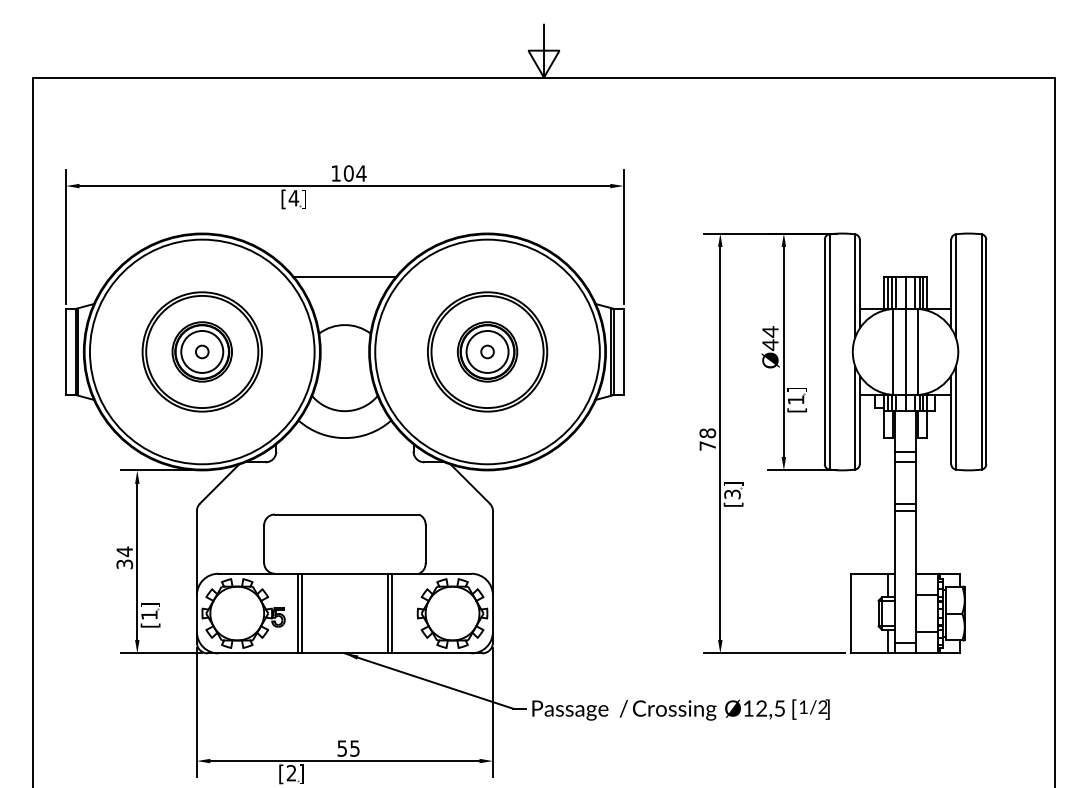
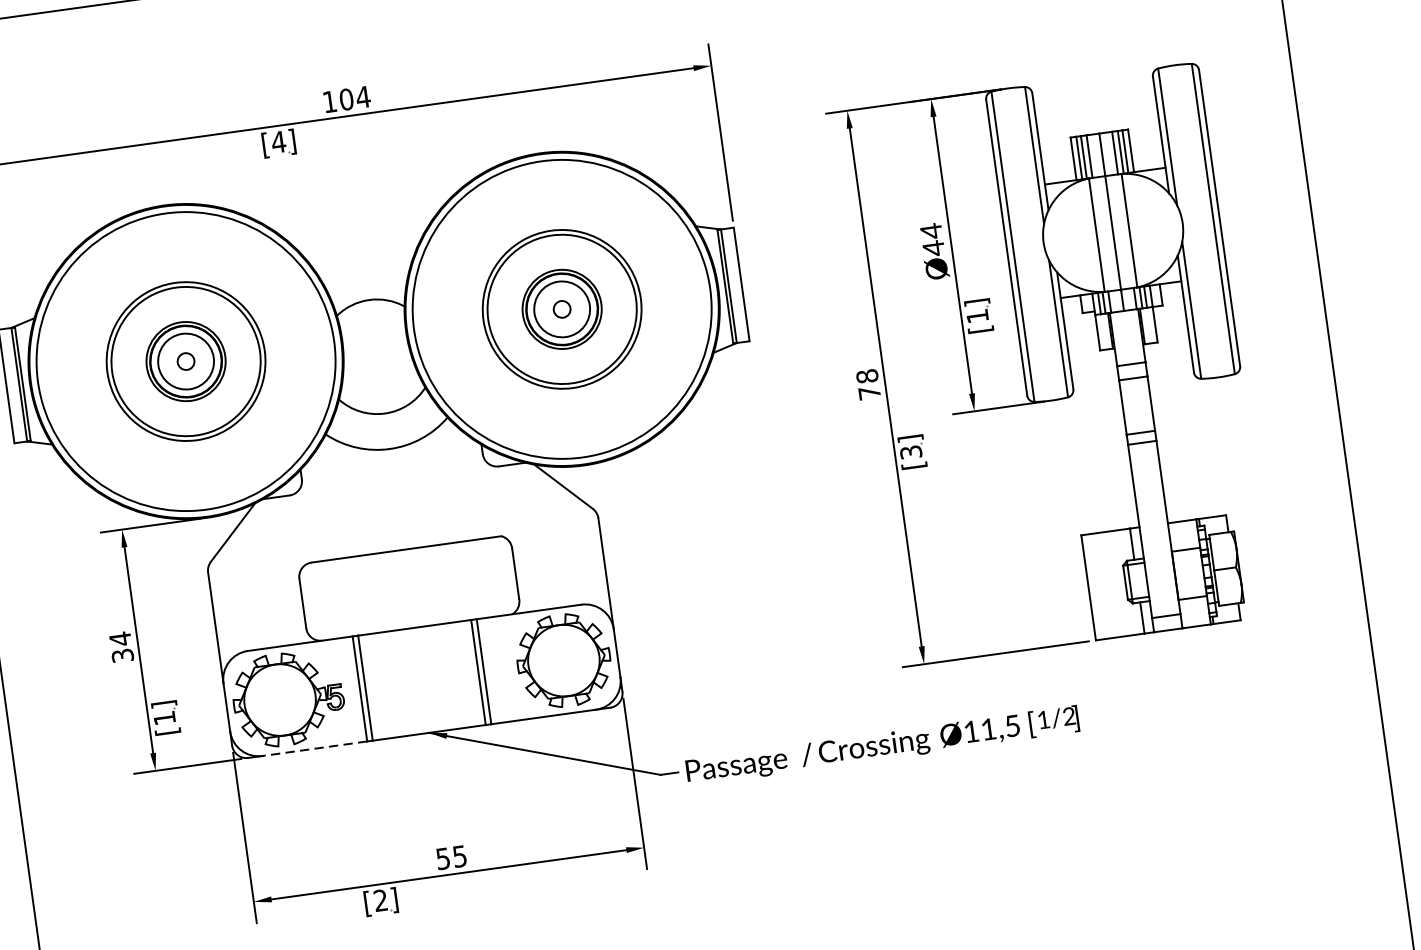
line: (344, 276) -> (359, 236), removed
line: (258, 653) -> (315, 748), solid -> dashed
text: (761, 708) -> (988, 729), Ø12,5 -> Ø11,5

